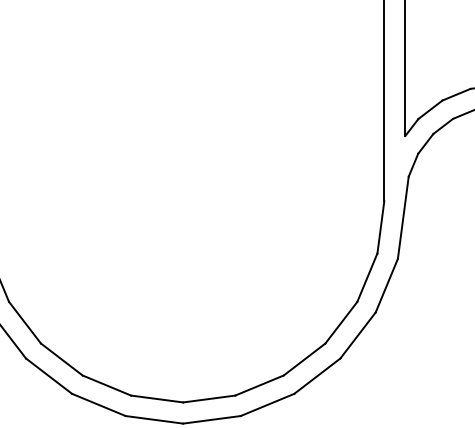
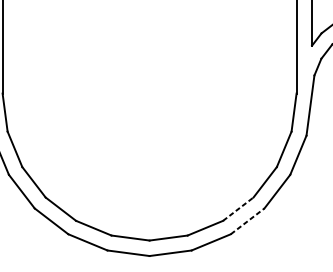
line: (304, 359) -> (238, 209), solid -> dashed
line: (317, 375) -> (247, 220), solid -> dashed

